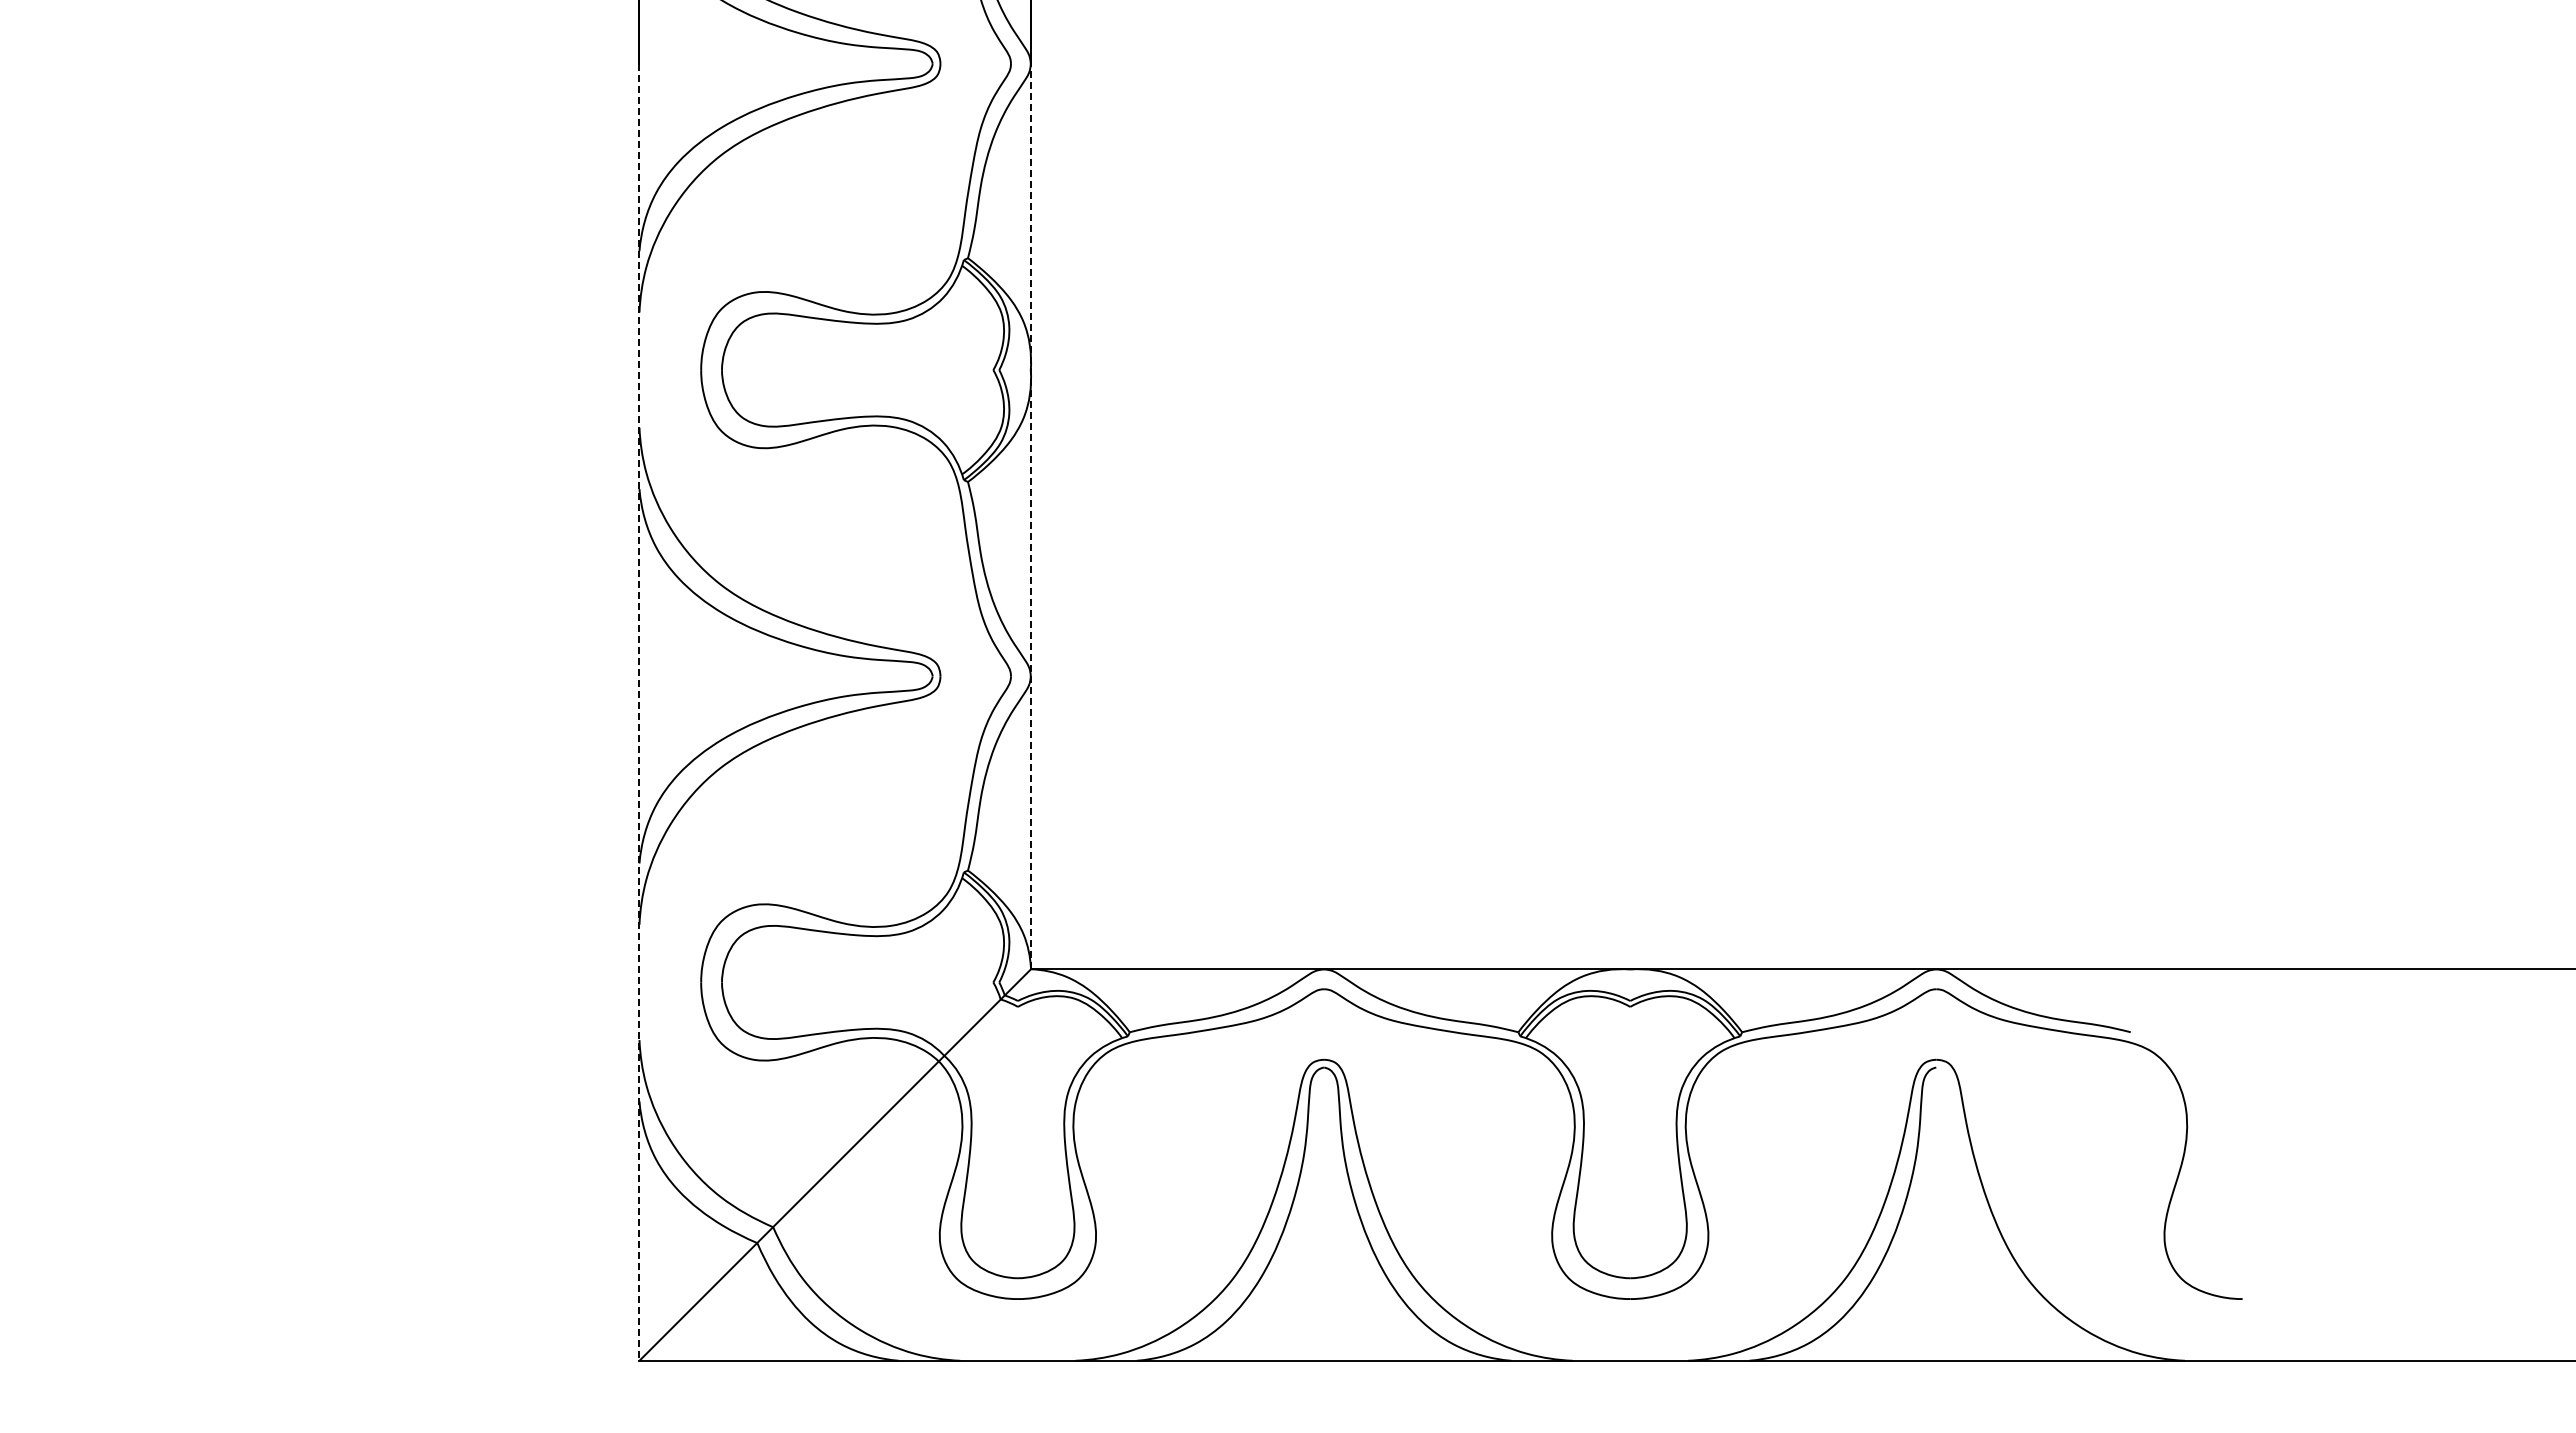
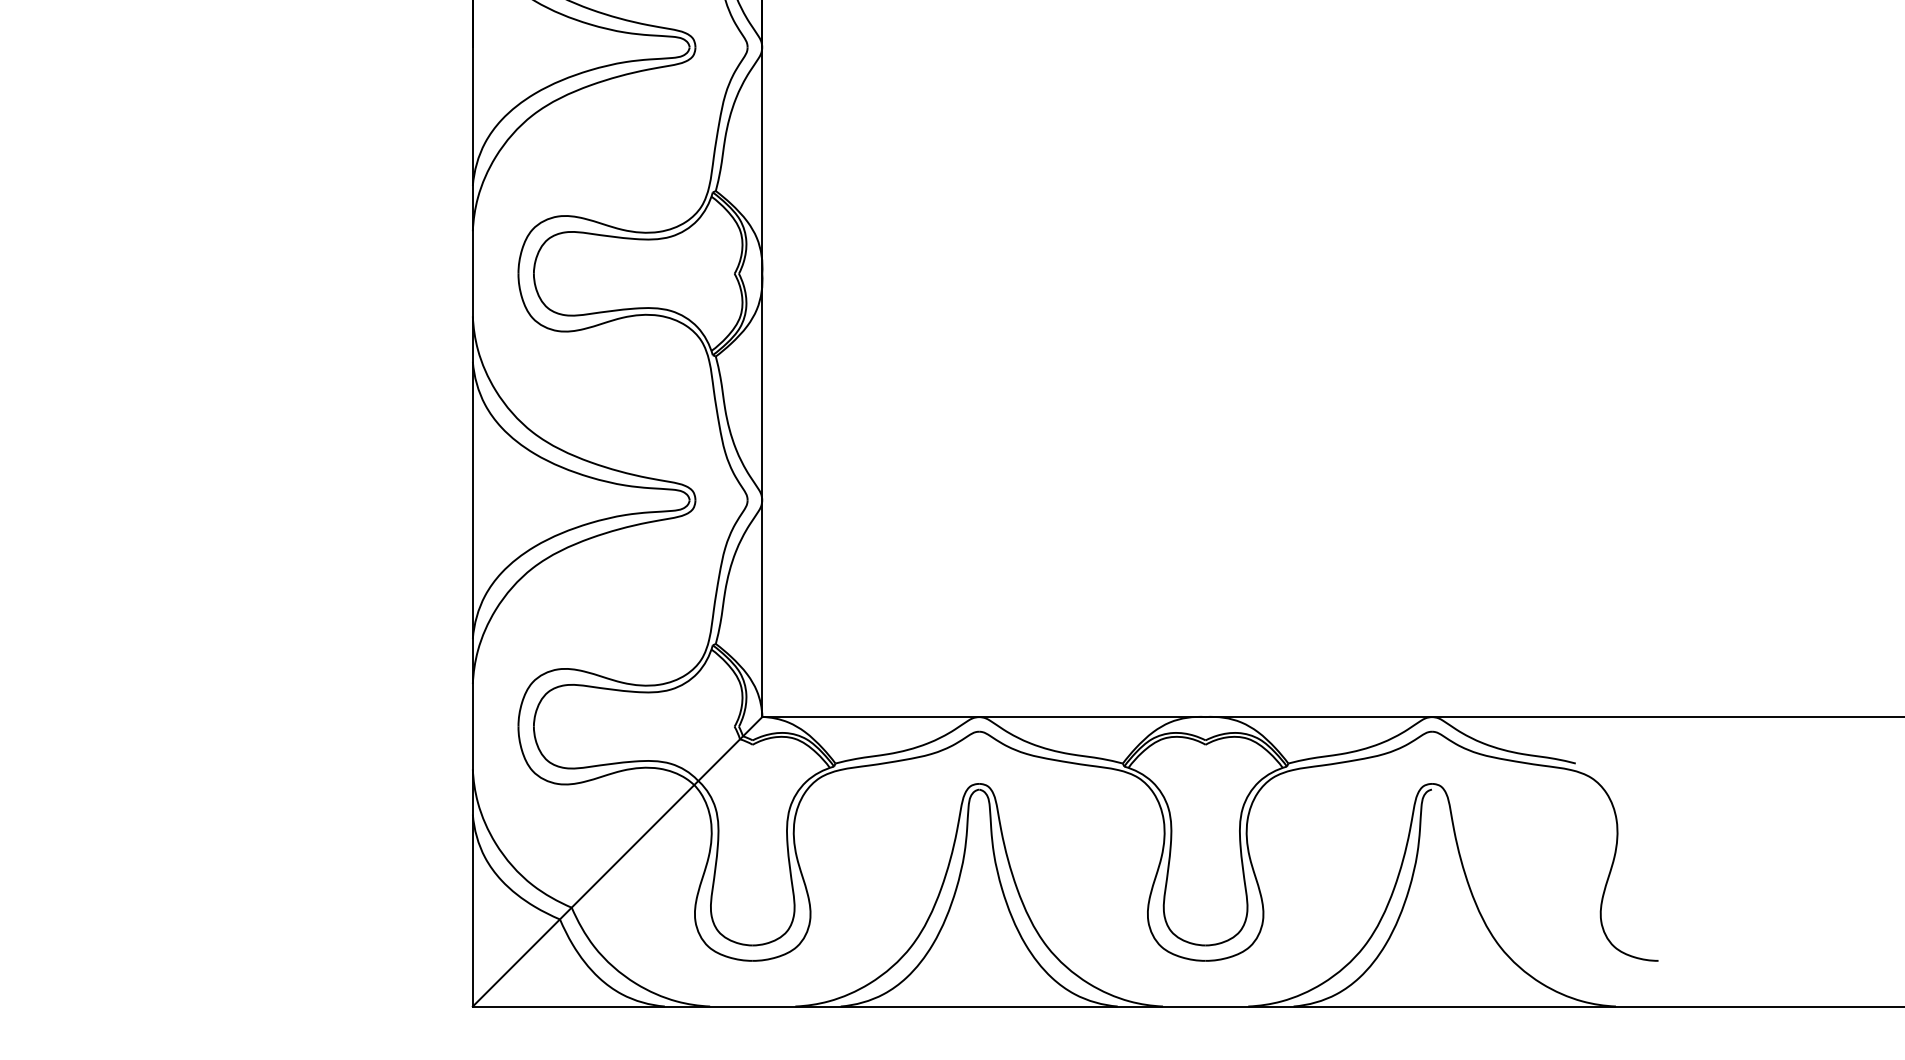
line: (1030, 516) -> (762, 382), dashed -> solid
line: (639, 712) -> (472, 527), dashed -> solid

